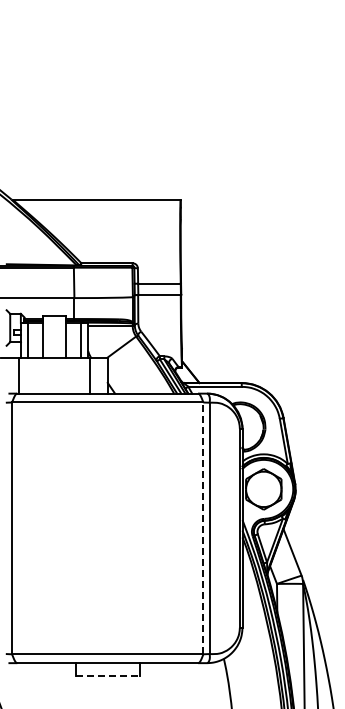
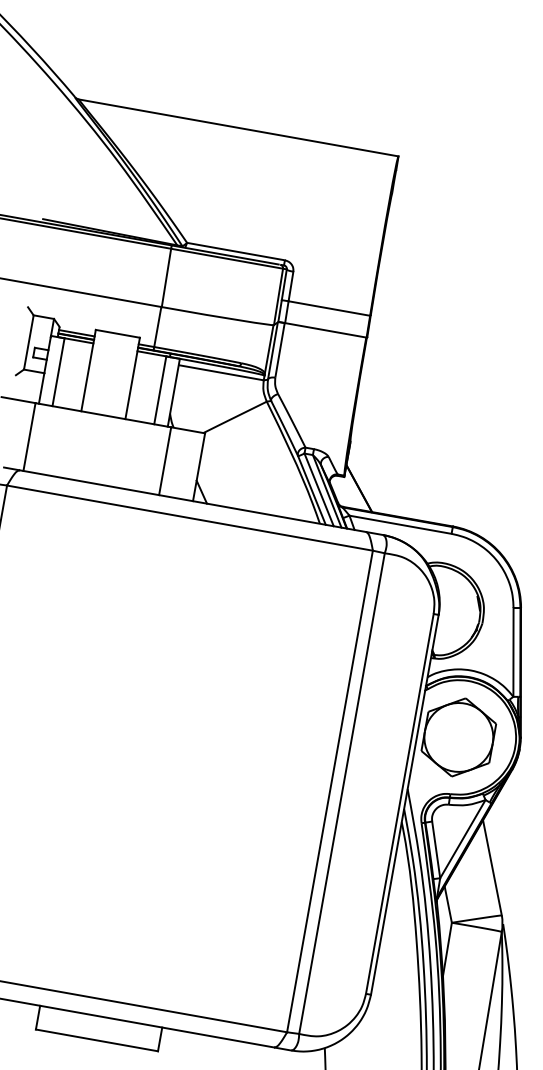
line: (203, 528) -> (330, 791), dashed -> solid
line: (107, 675) -> (96, 1040), dashed -> solid

